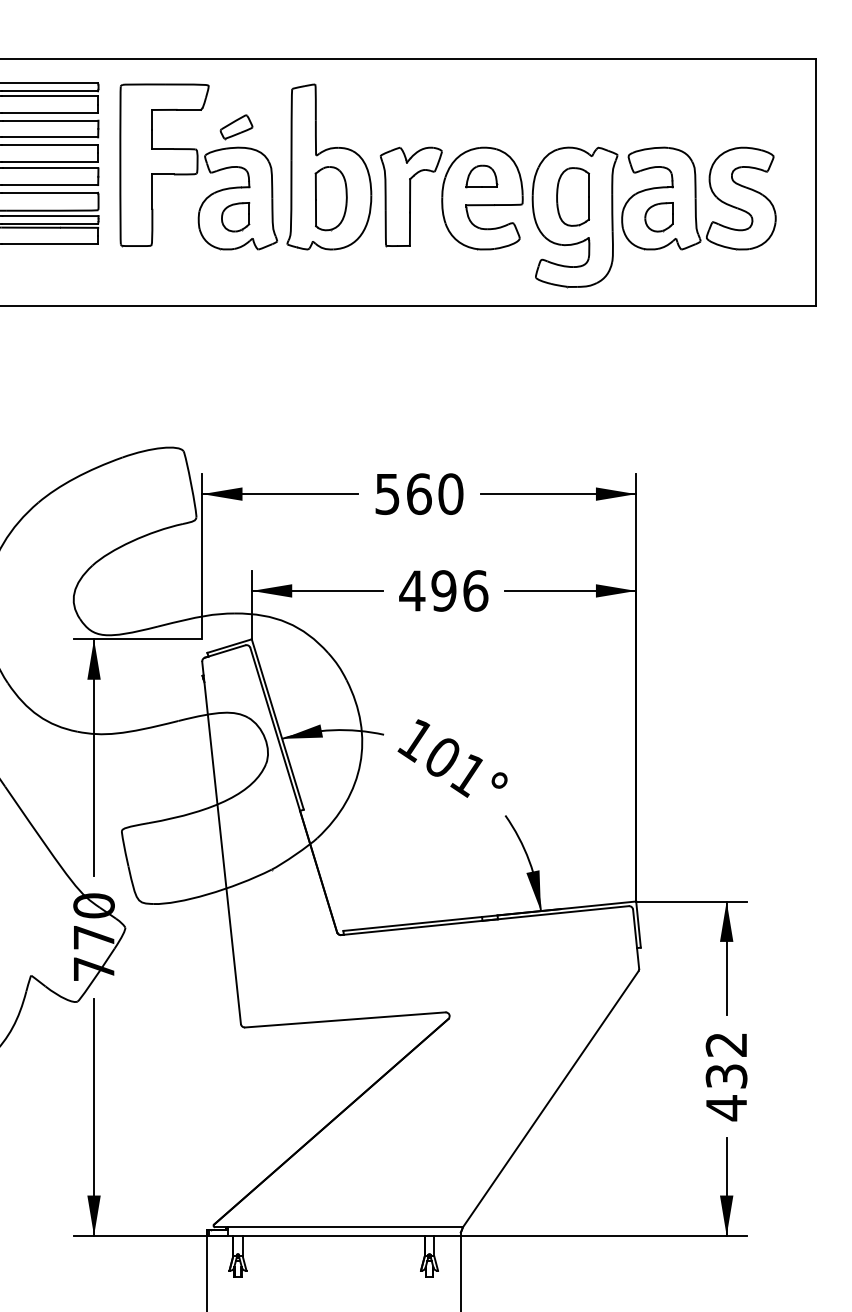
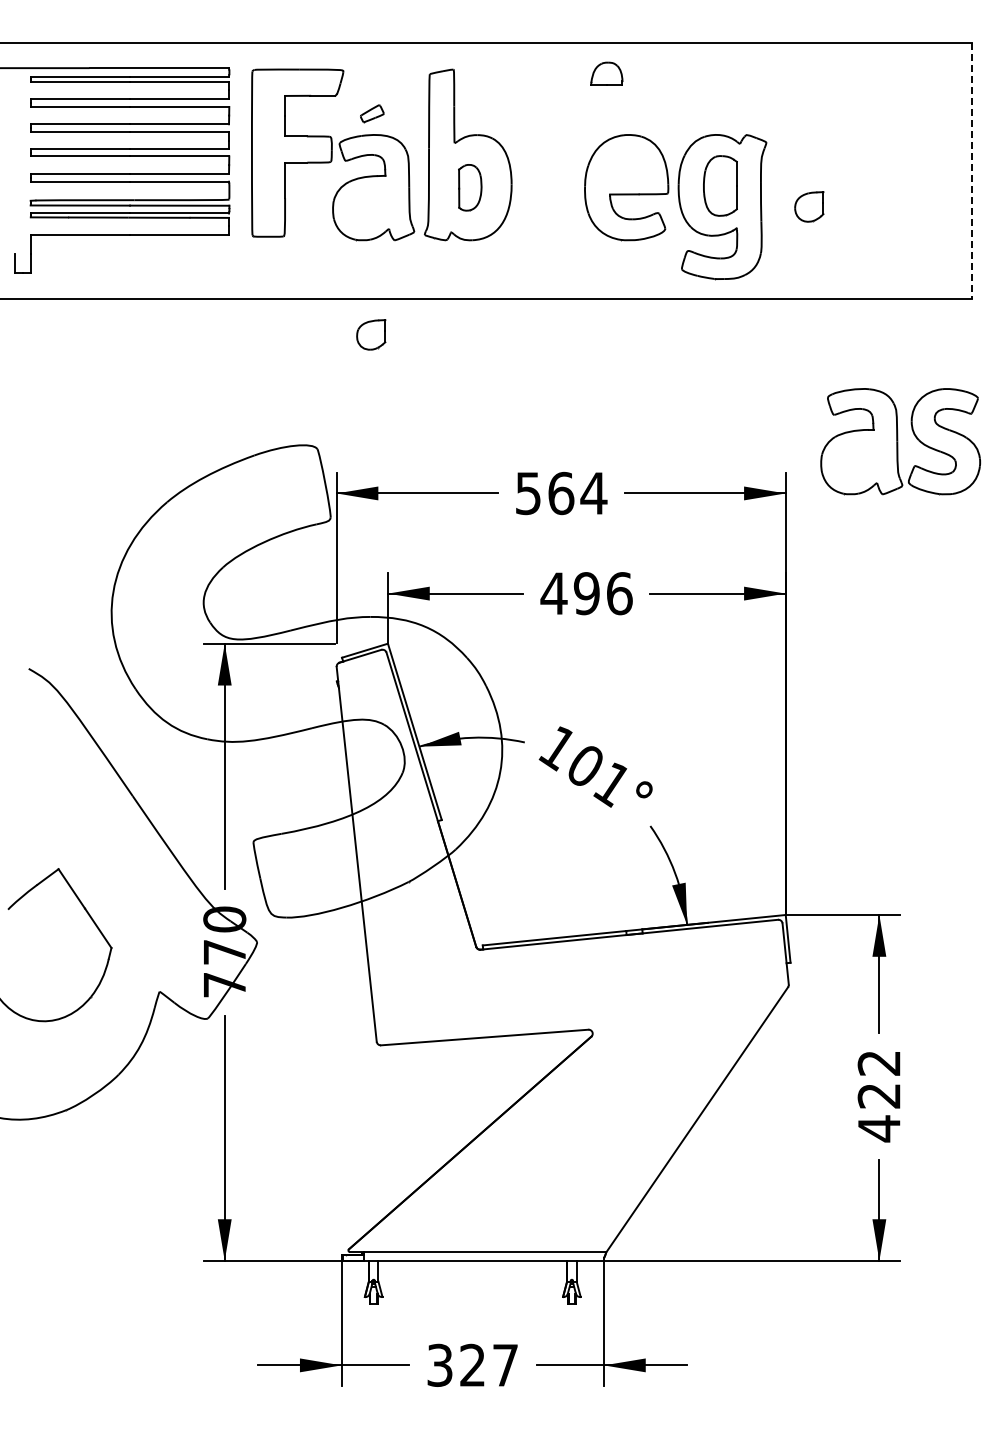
part: (236, 126) -> (372, 113), size x0.7
part: (481, 176) -> (606, 73), moved
line: (815, 182) -> (971, 170), solid -> dashed
part: (410, 196) -> (552, 185), removed
part: (331, 198) -> (470, 187), size x0.7
part: (698, 198) -> (900, 441), moved
part: (235, 216) -> (371, 334), moved
text: (450, 494) -> (593, 493), 560 -> 564
text: (725, 1075) -> (878, 1095), 432 -> 422

